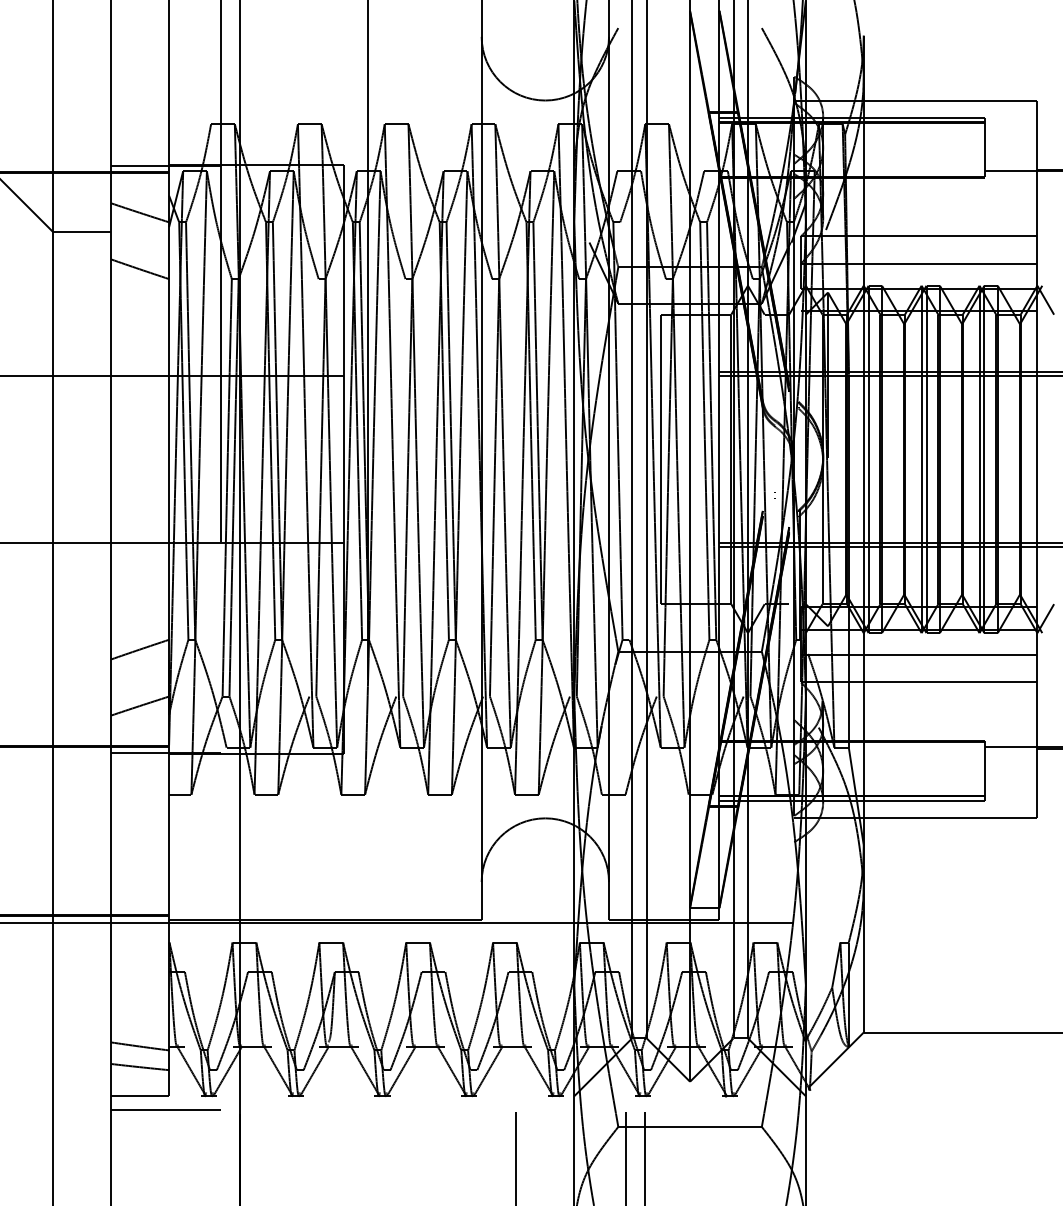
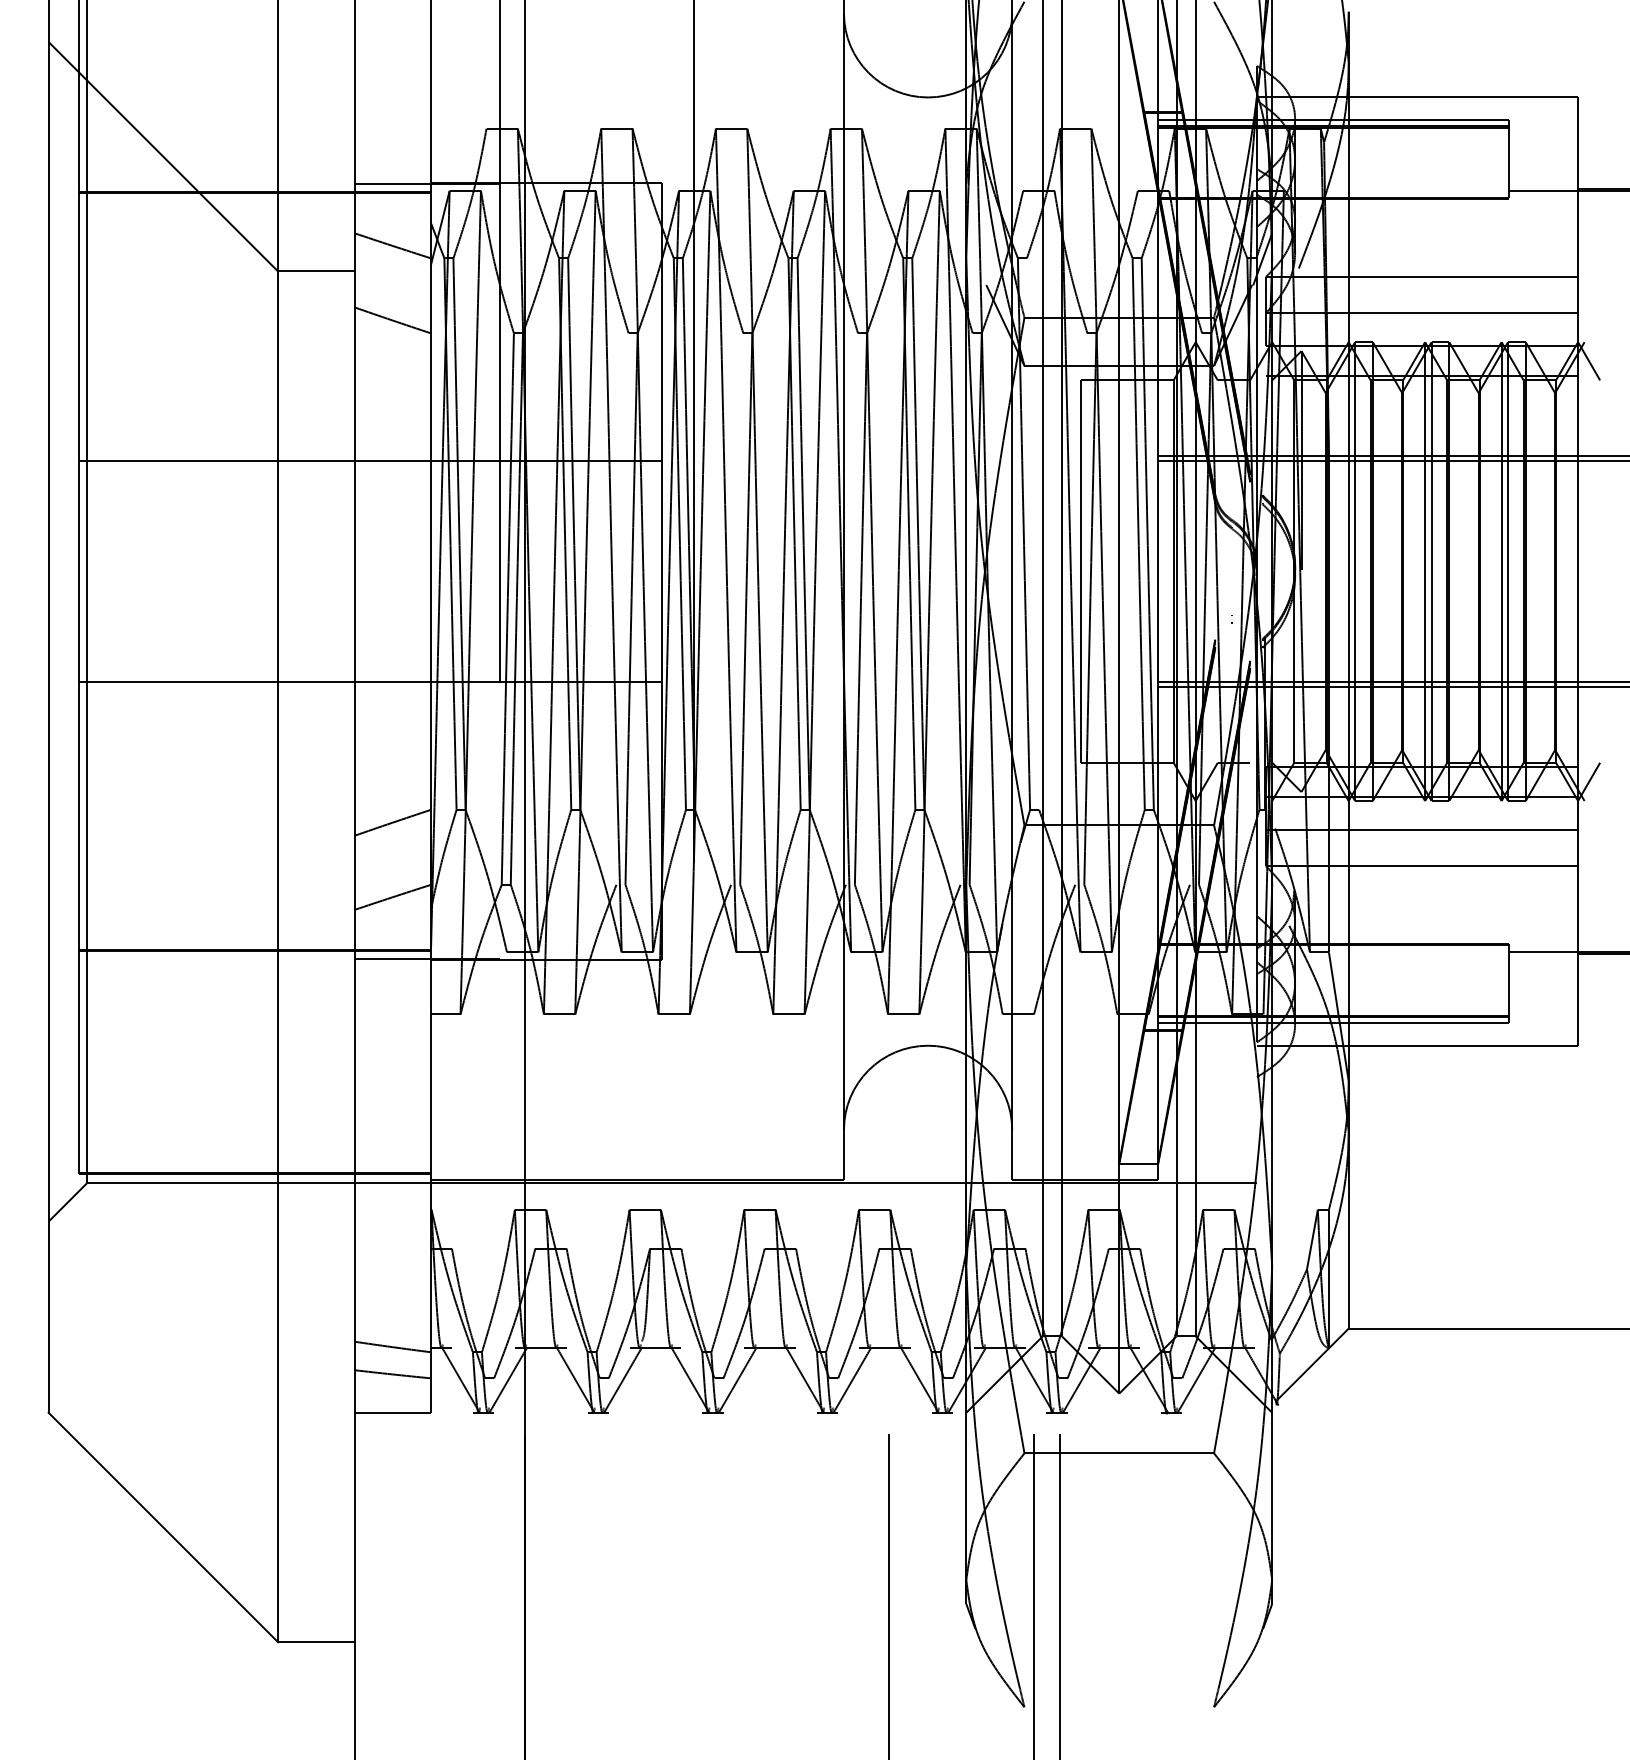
line: (165, 1110) -> (426, 1431), removed

